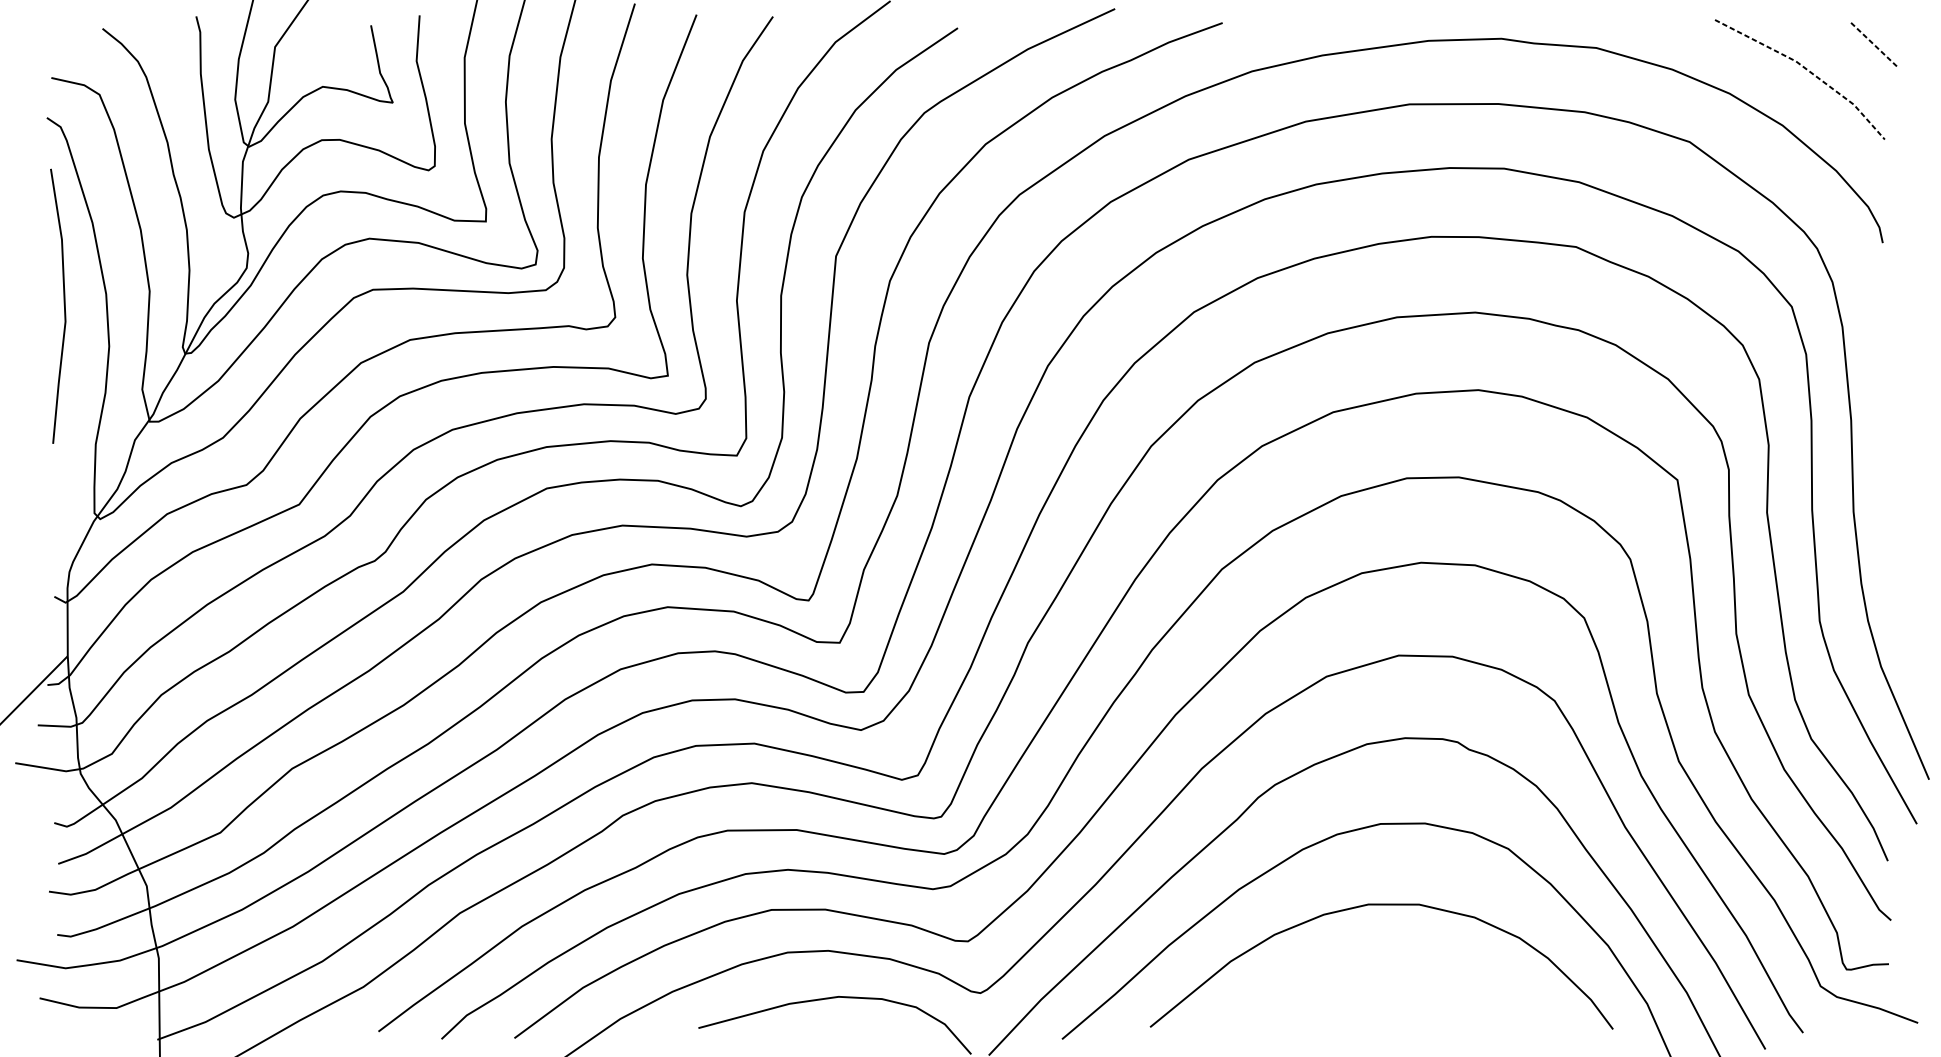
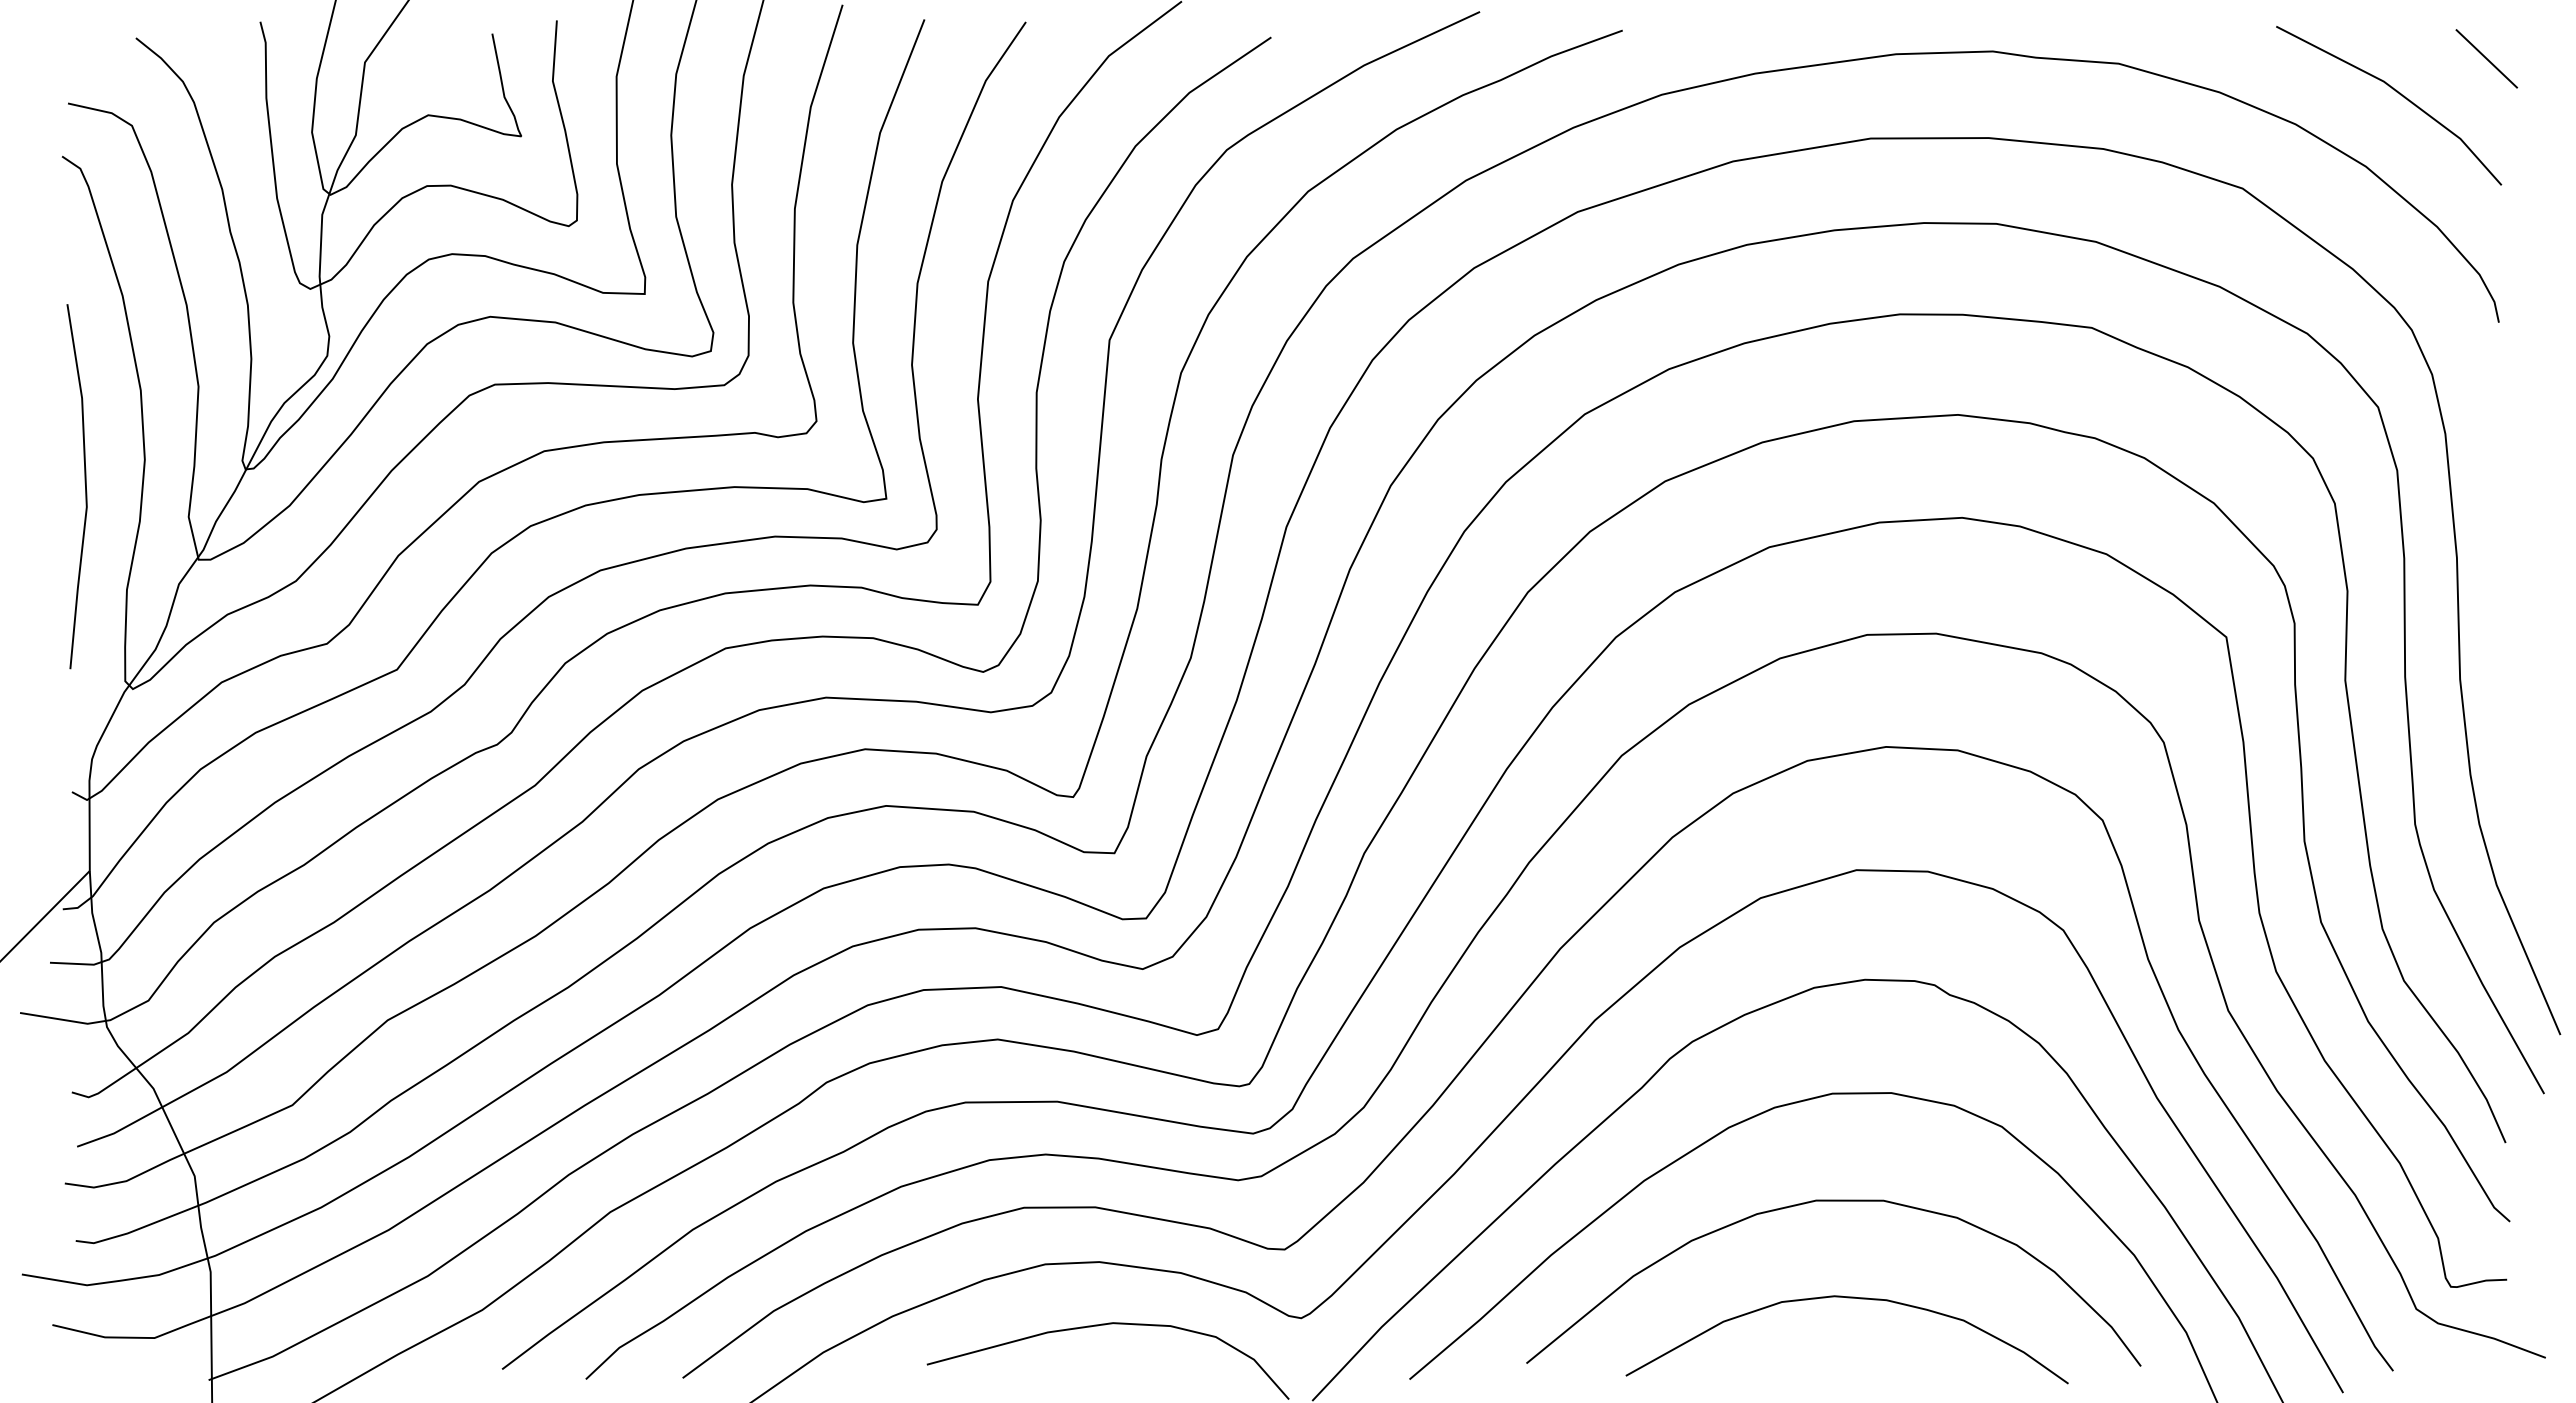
line: (1873, 44) -> (2486, 58), dashed -> solid
line: (1807, 69) -> (2399, 92), dashed -> solid
line: (63, 303) -> (84, 483), moved
curve: (1392, 978) -> (1847, 1298), added

